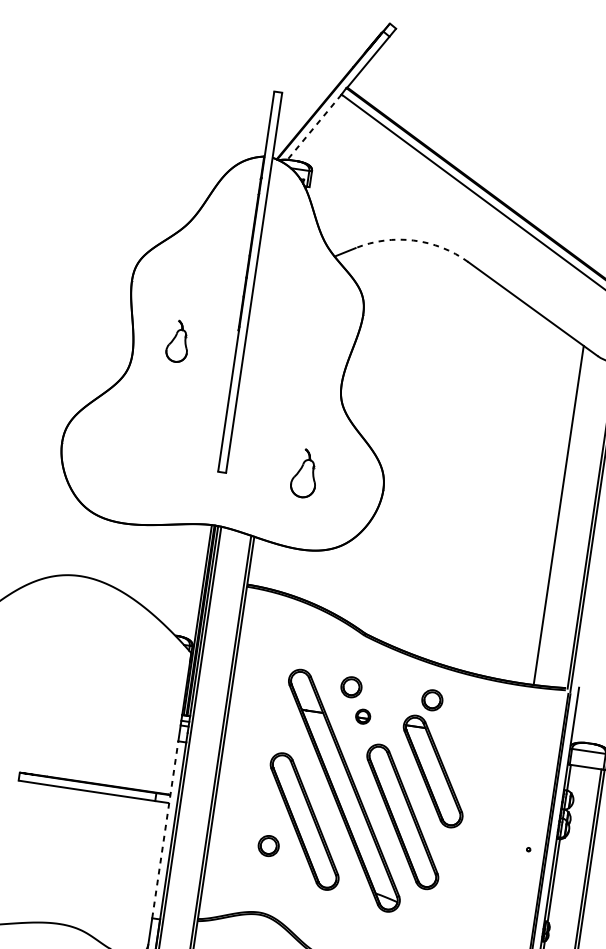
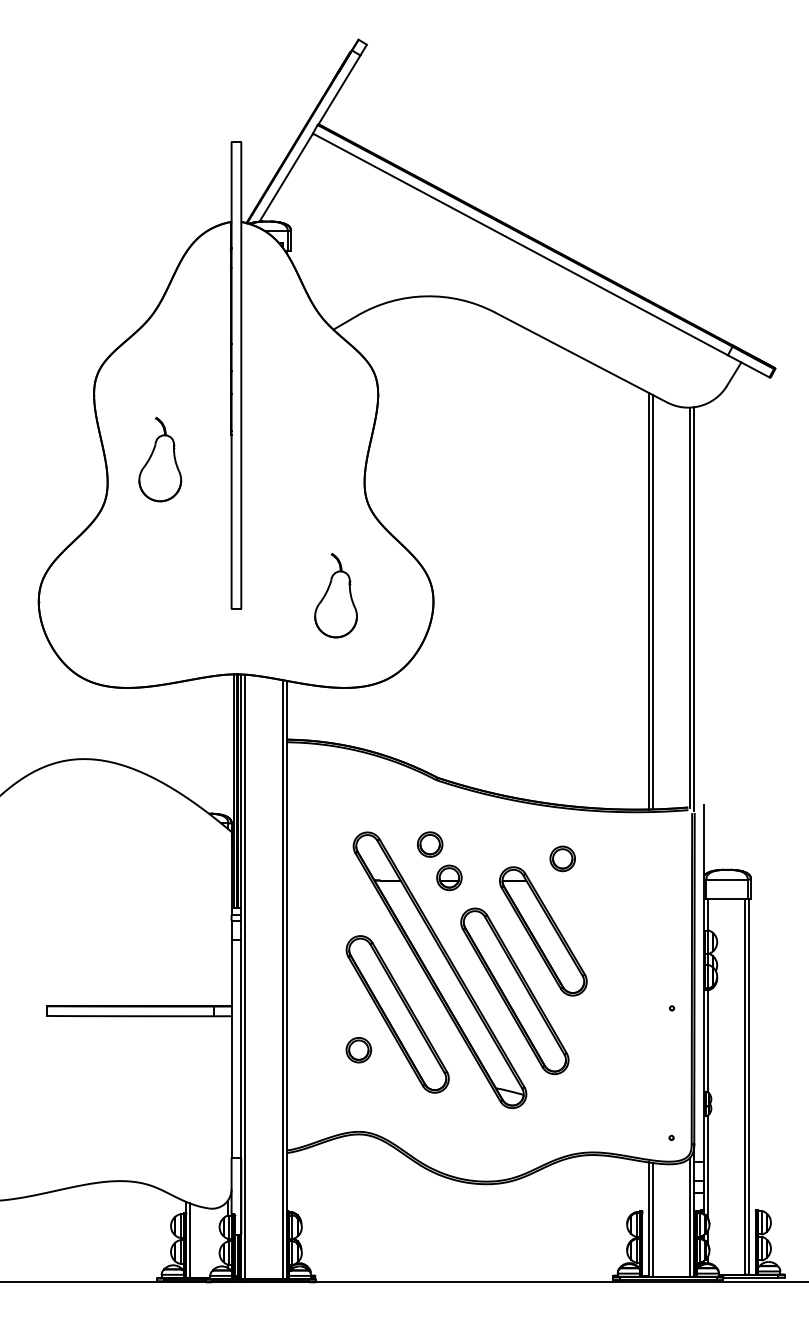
line: (314, 127) -> (286, 177), dashed -> solid
arc: (413, 240) -> (425, 296), dashed -> solid
part: (178, 341) -> (160, 459), size x1.67
part: (304, 473) -> (335, 595), size x1.43
line: (561, 516) -> (652, 601), added
part: (432, 699) -> (562, 858), moved
part: (363, 716) -> (449, 877), size x1.43
line: (165, 830) -> (231, 1049), dashed -> solid

